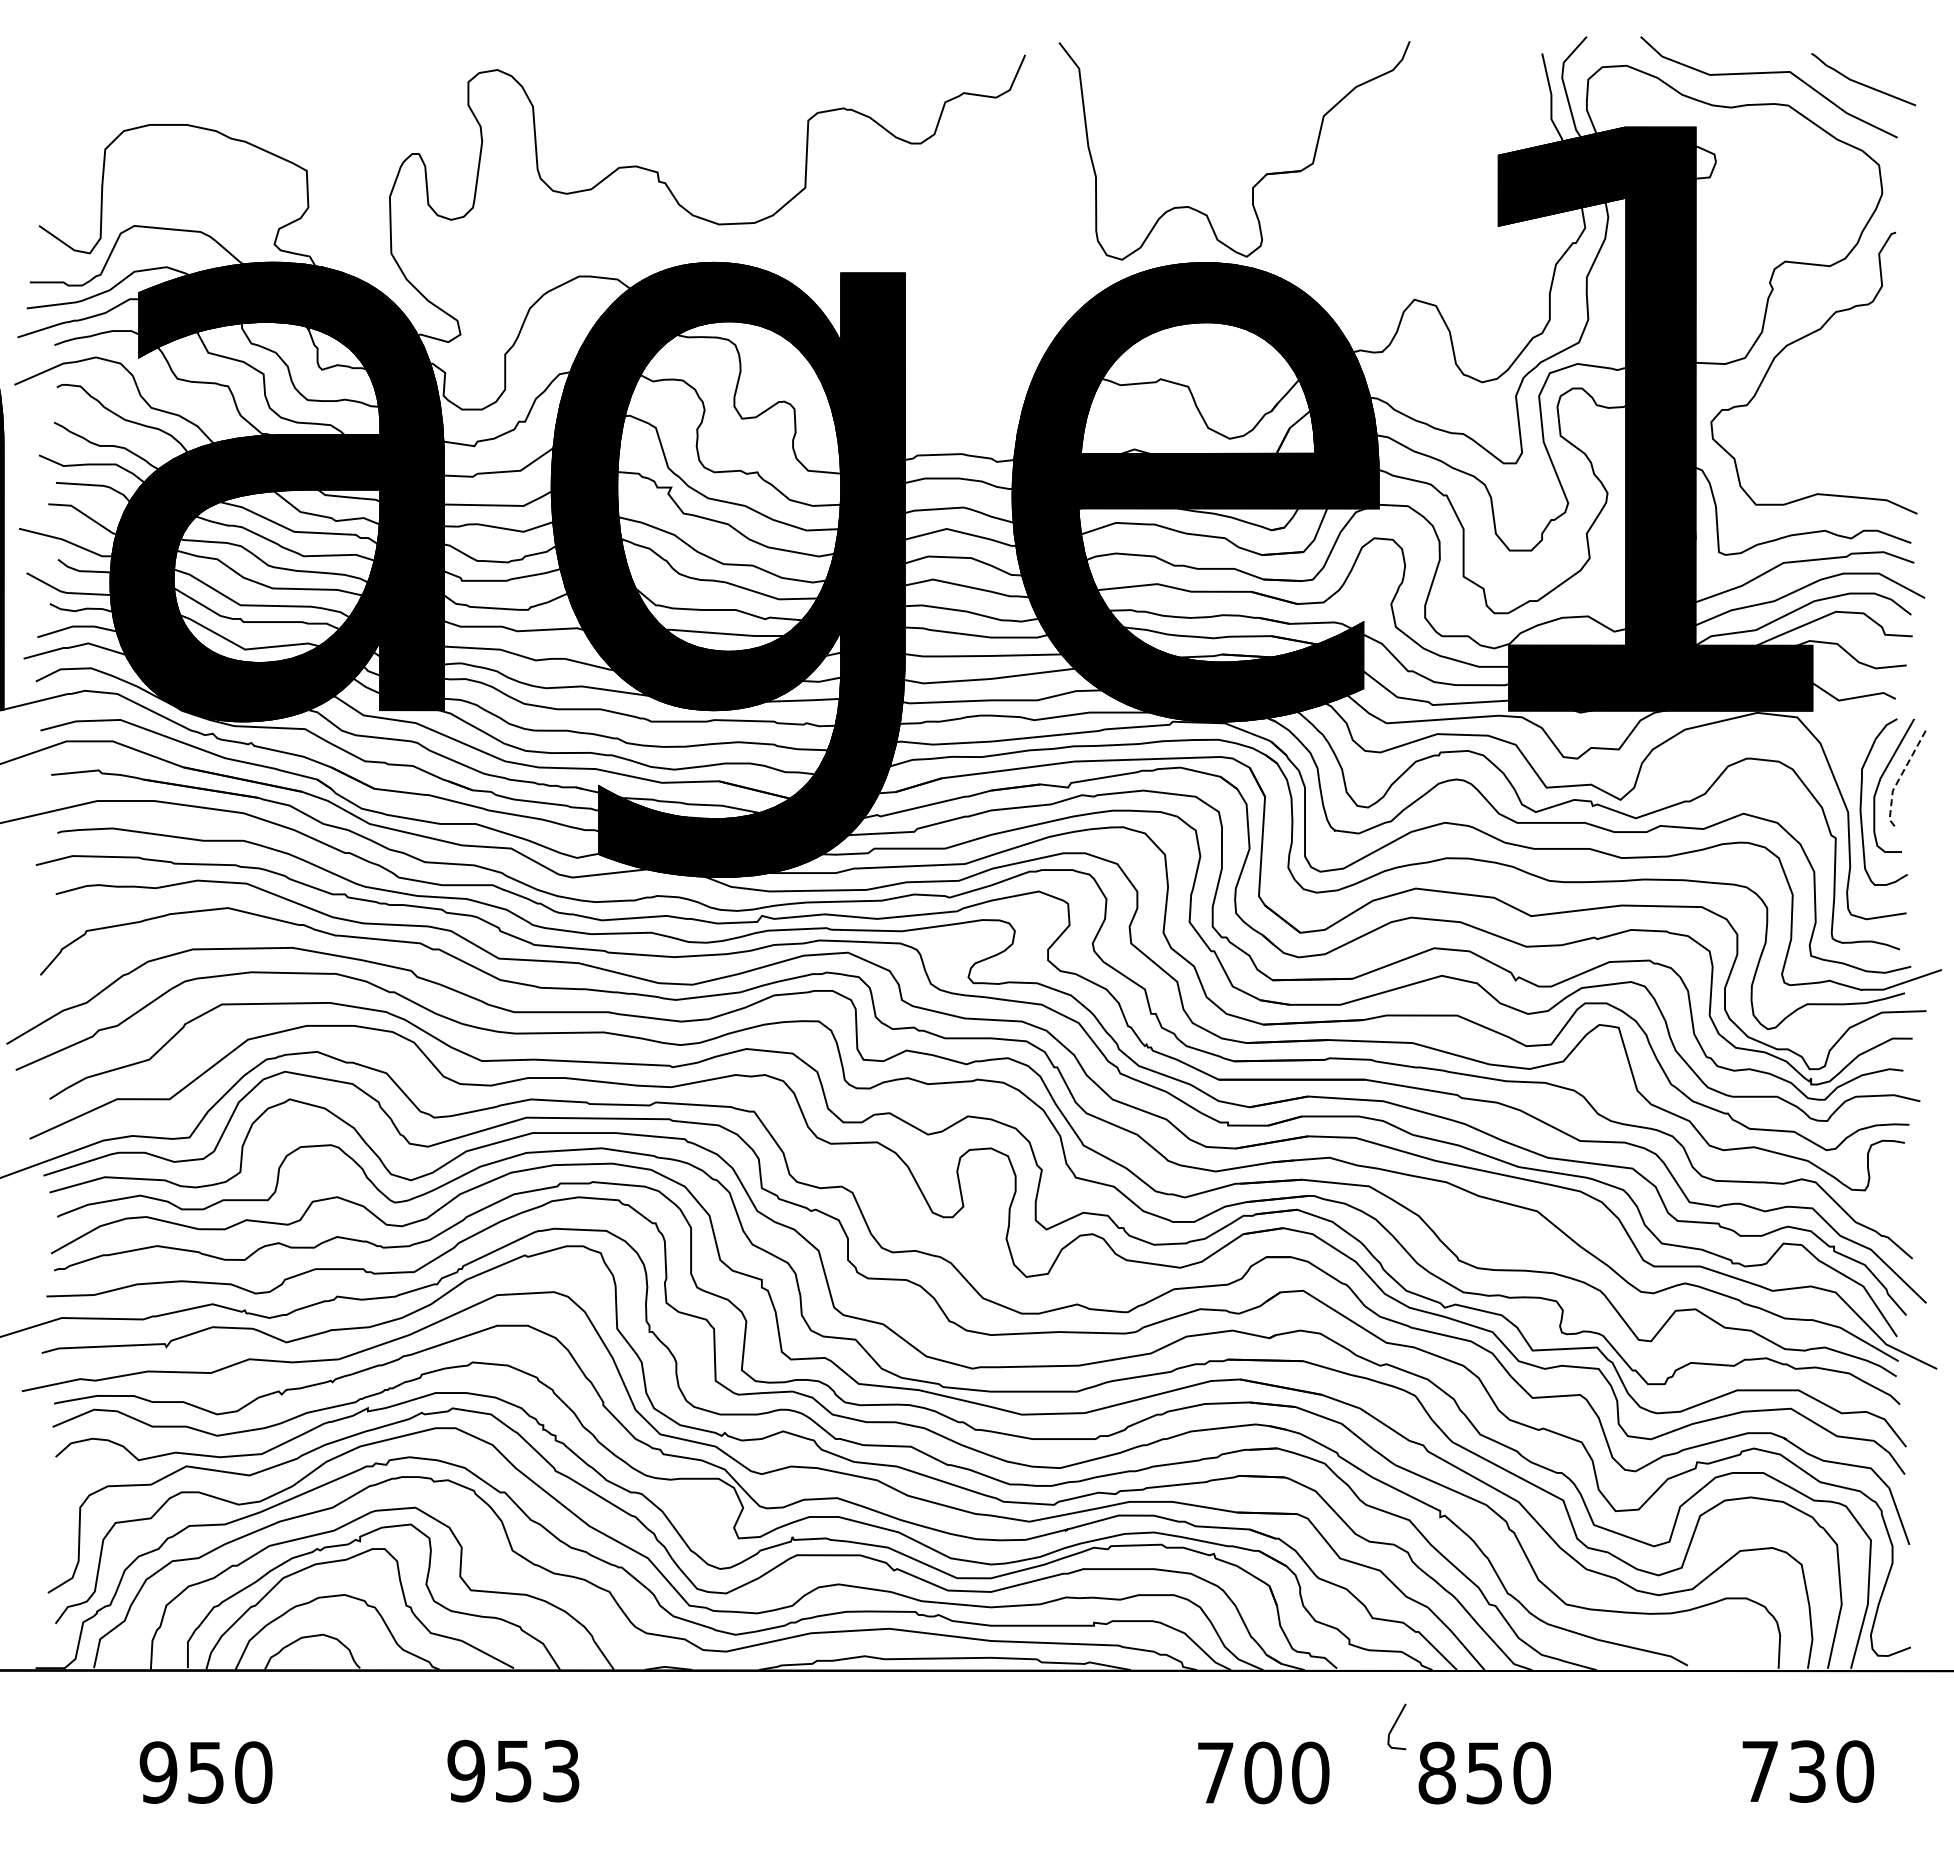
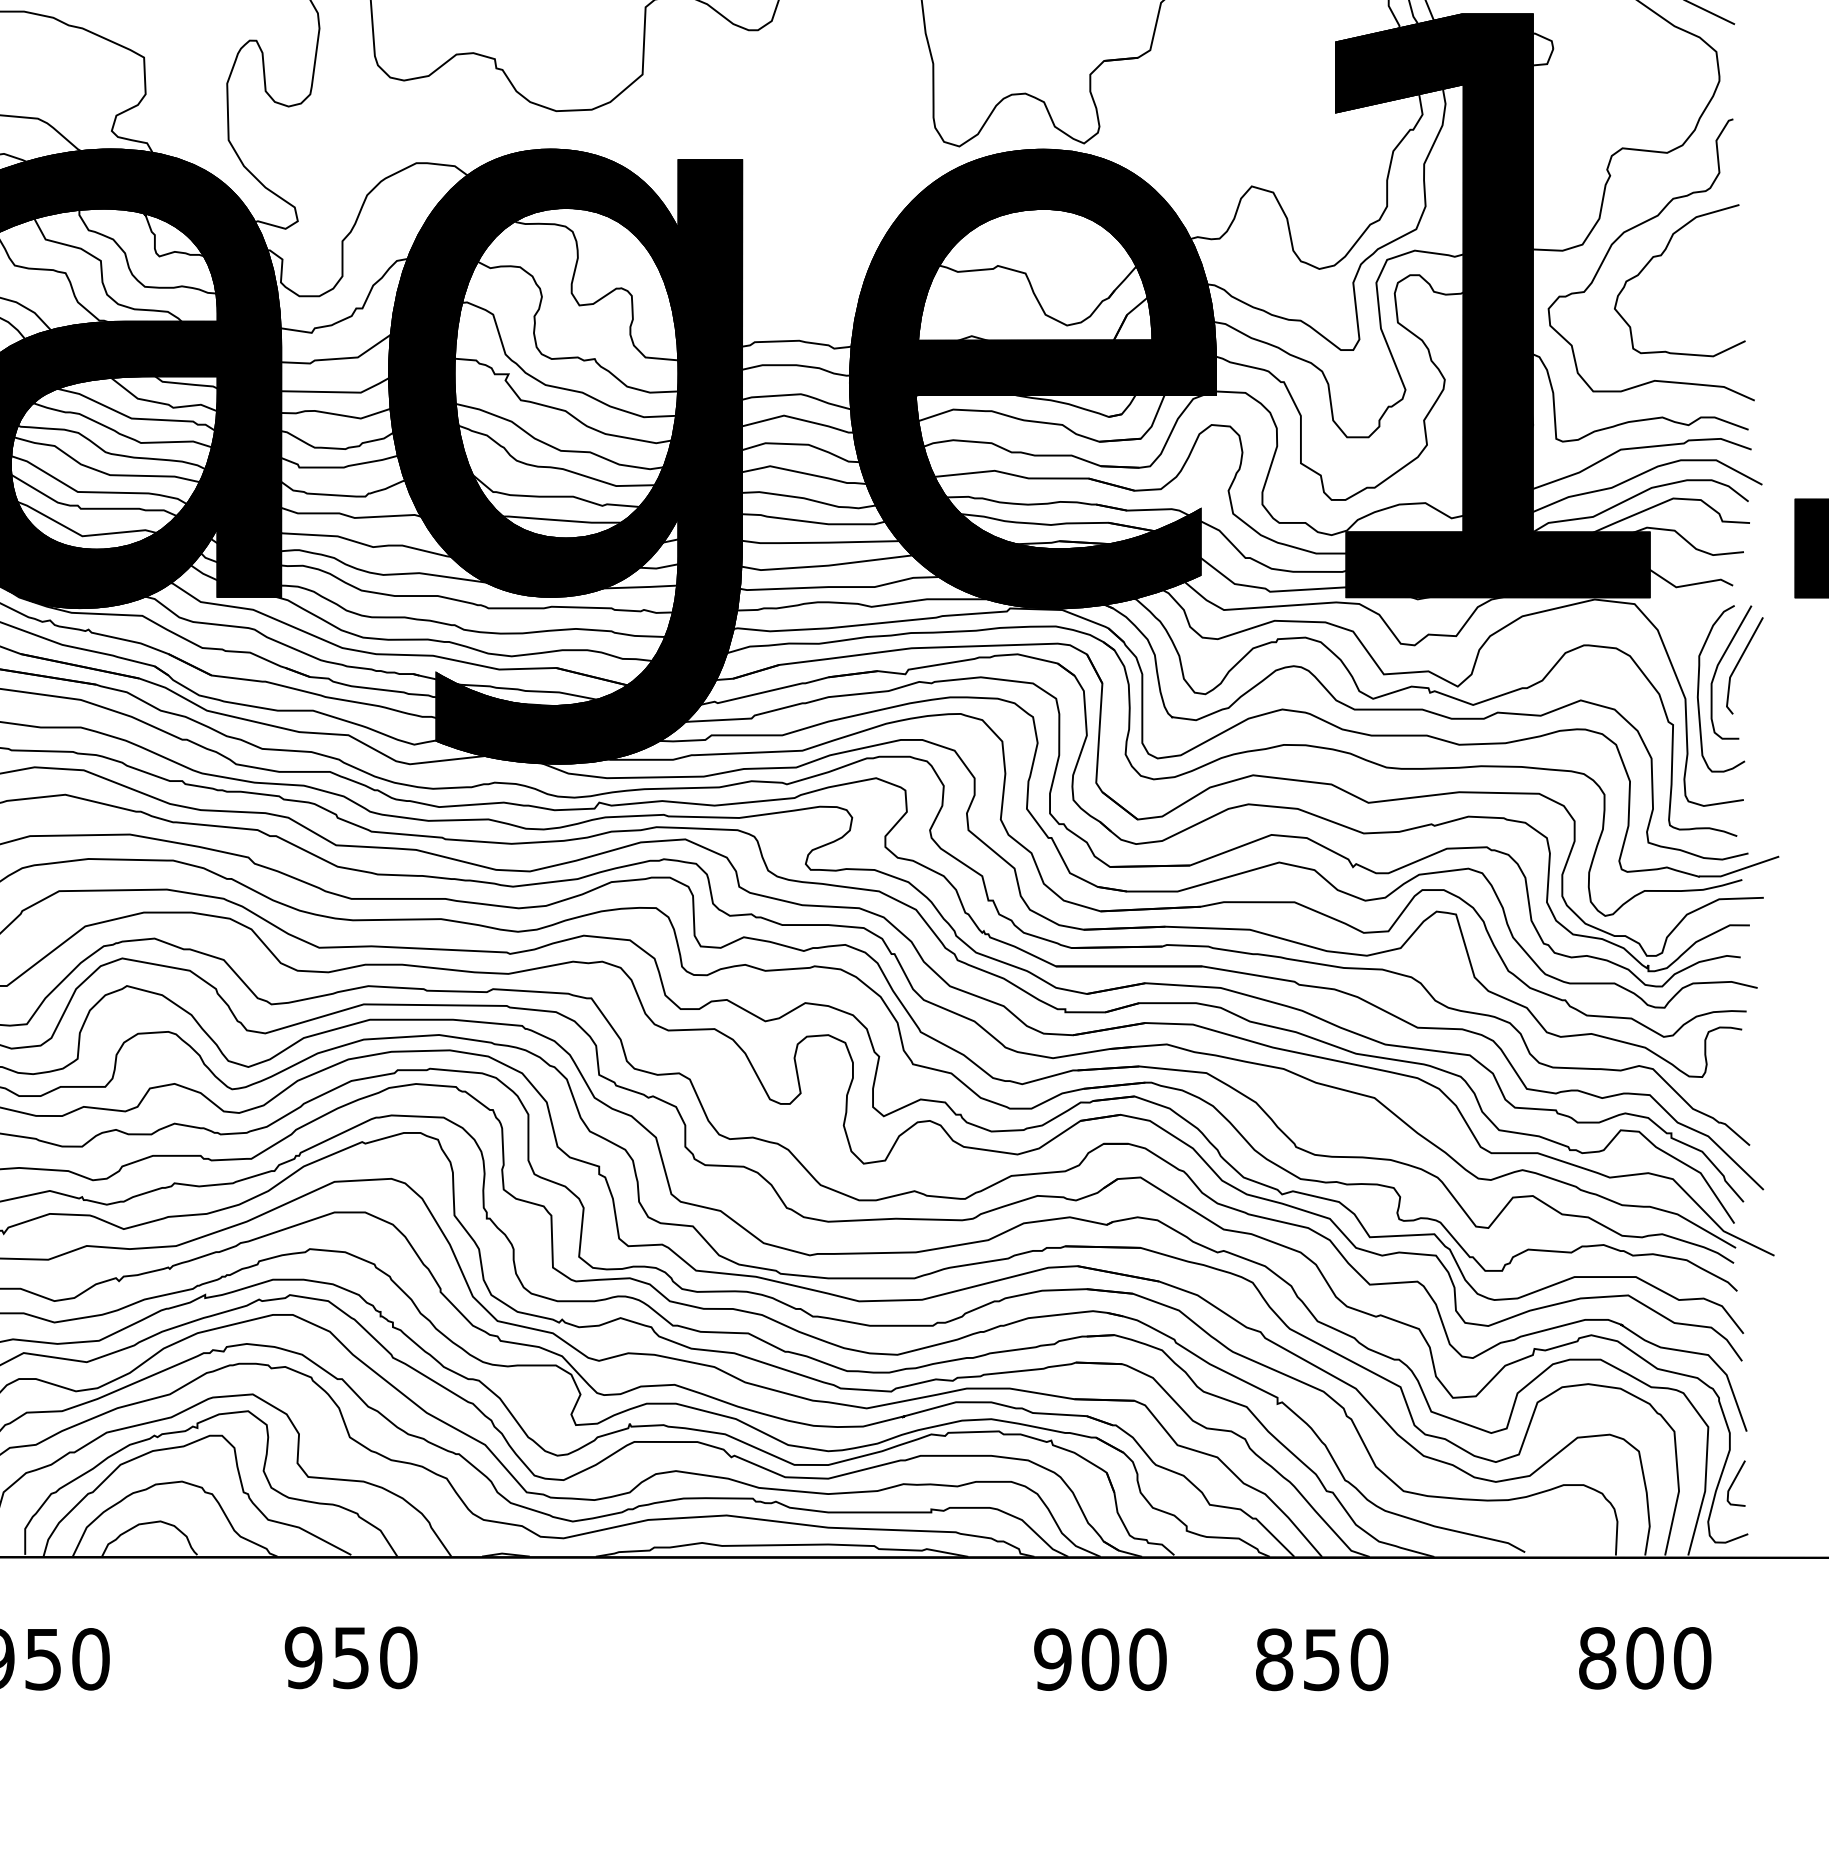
curve: (1824, 369) -> (1661, 256), added
line: (1899, 779) -> (1736, 666), dashed -> solid
line: (1395, 1725) -> (1734, 1482), moved
text: (561, 1770) -> (398, 1657), 953 -> 950
text: (1783, 1771) -> (1620, 1658), 730 -> 800
text: (1215, 1772) -> (1052, 1659), 700 -> 900

